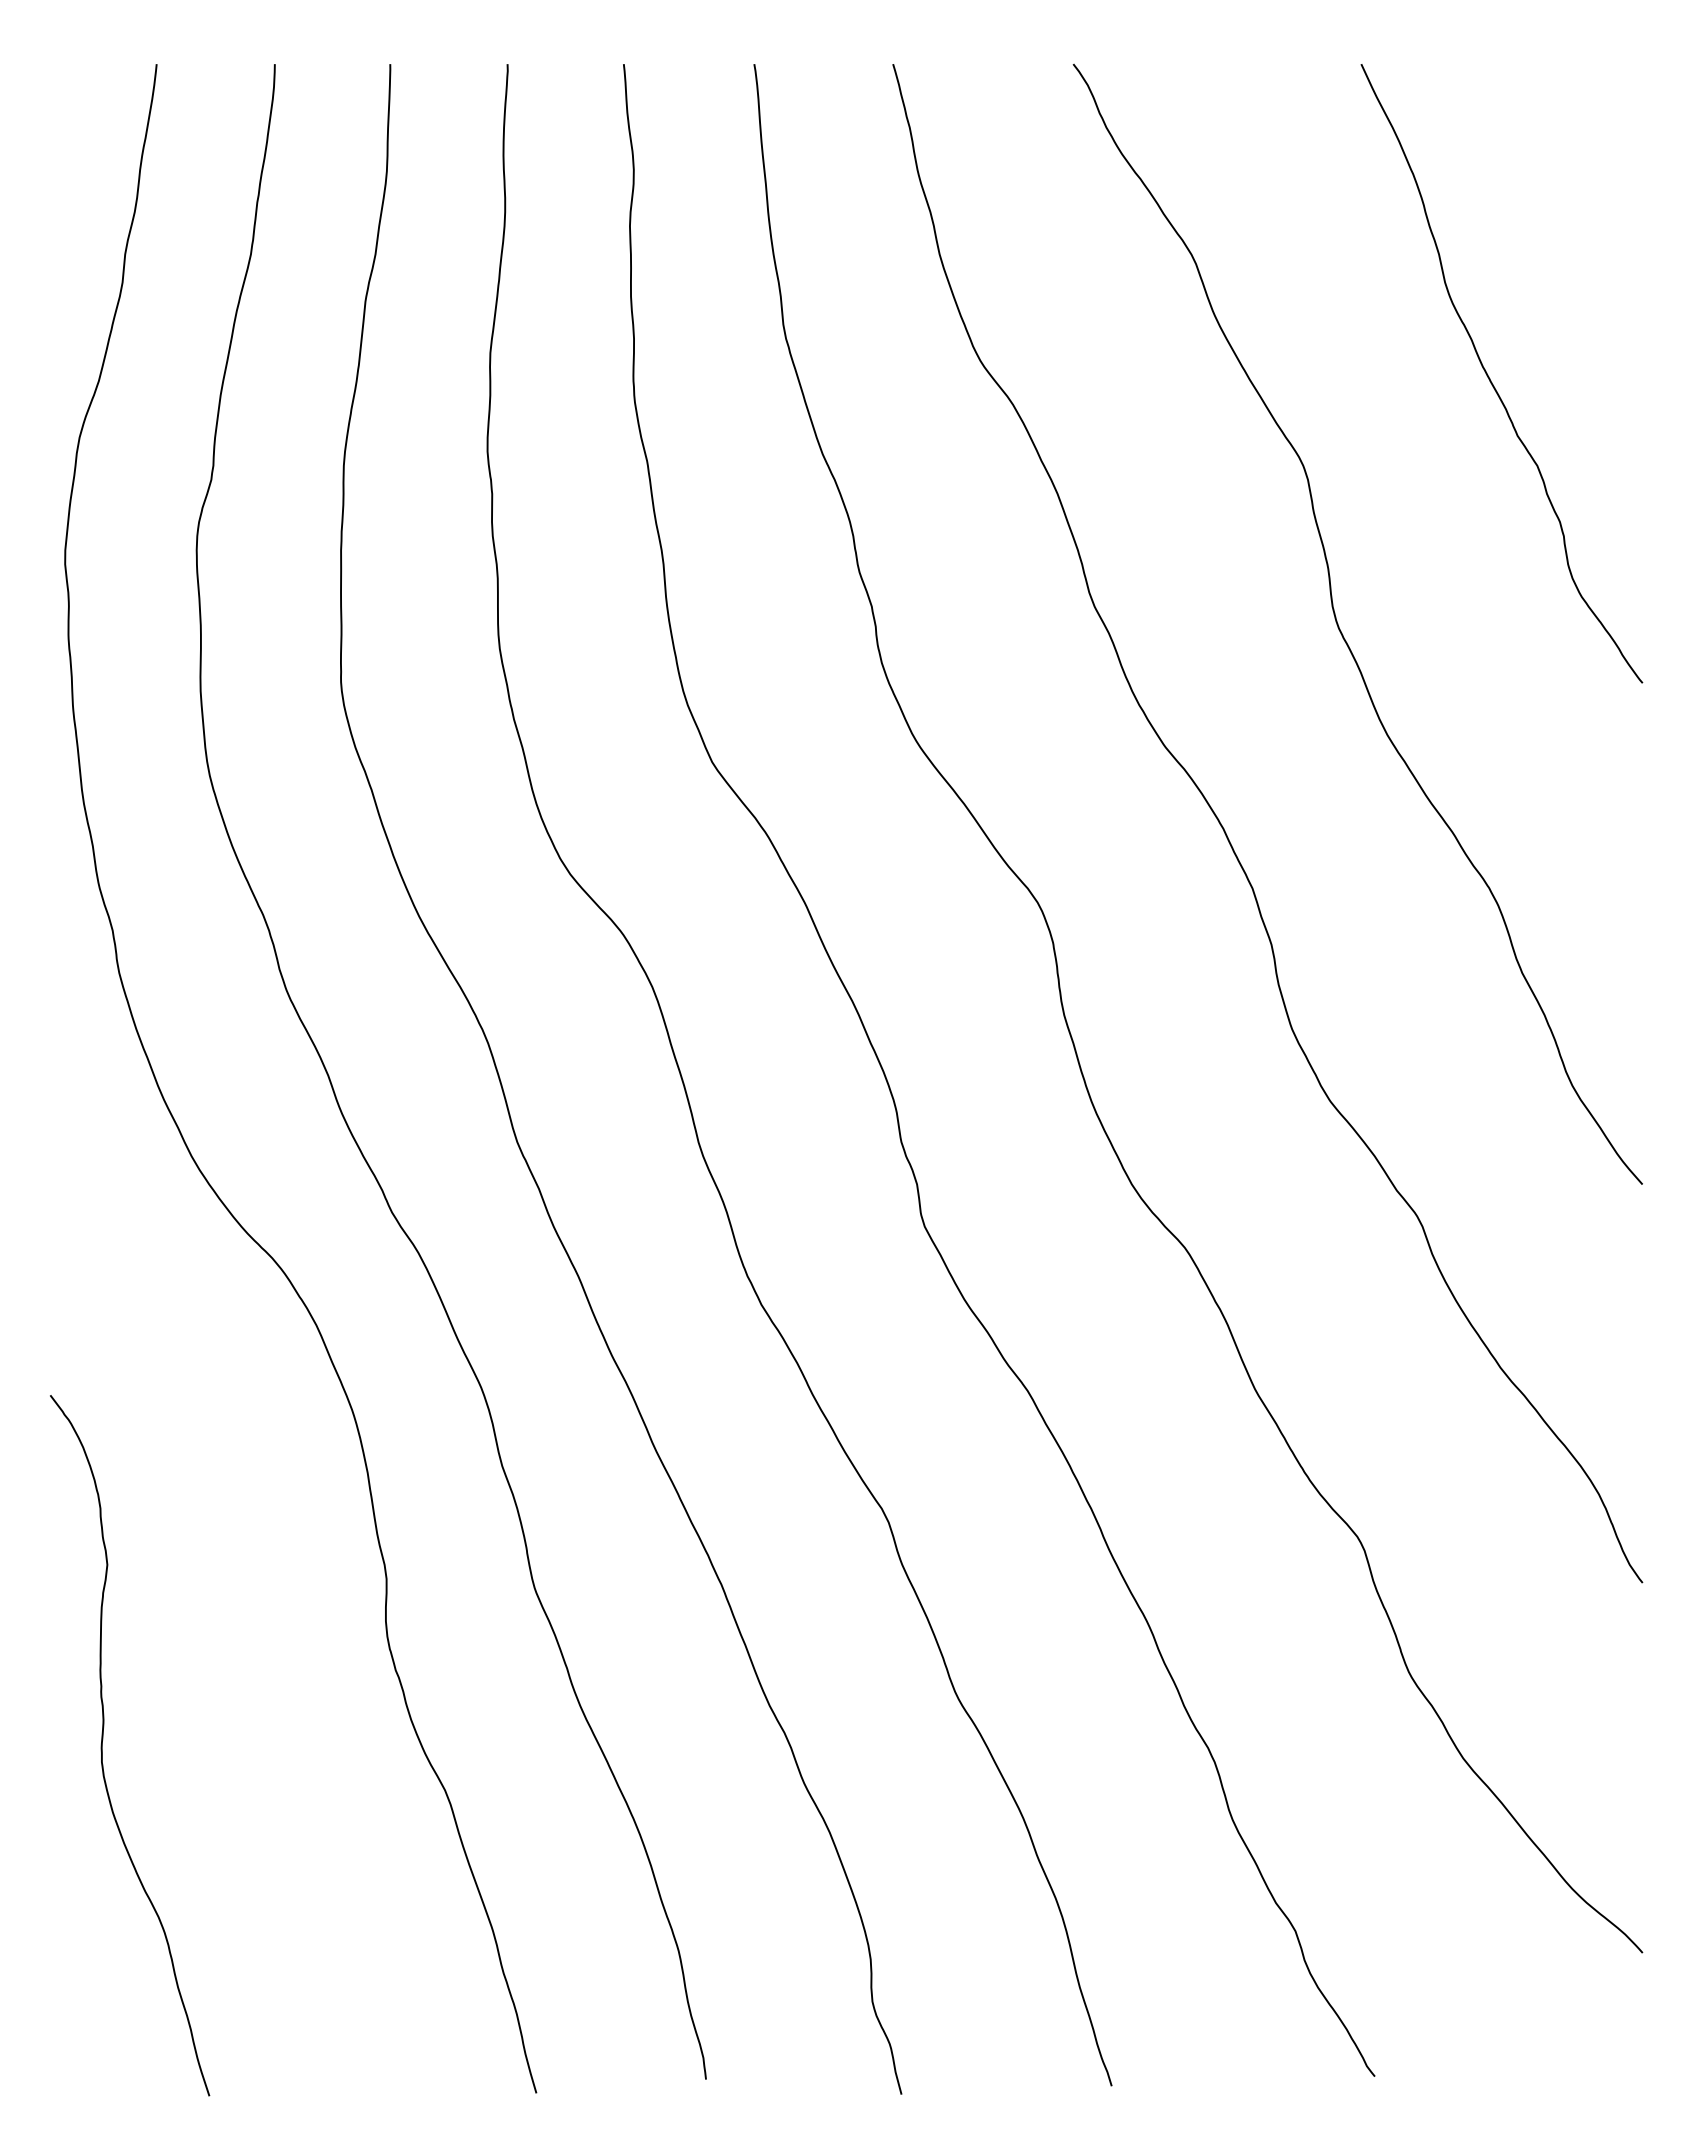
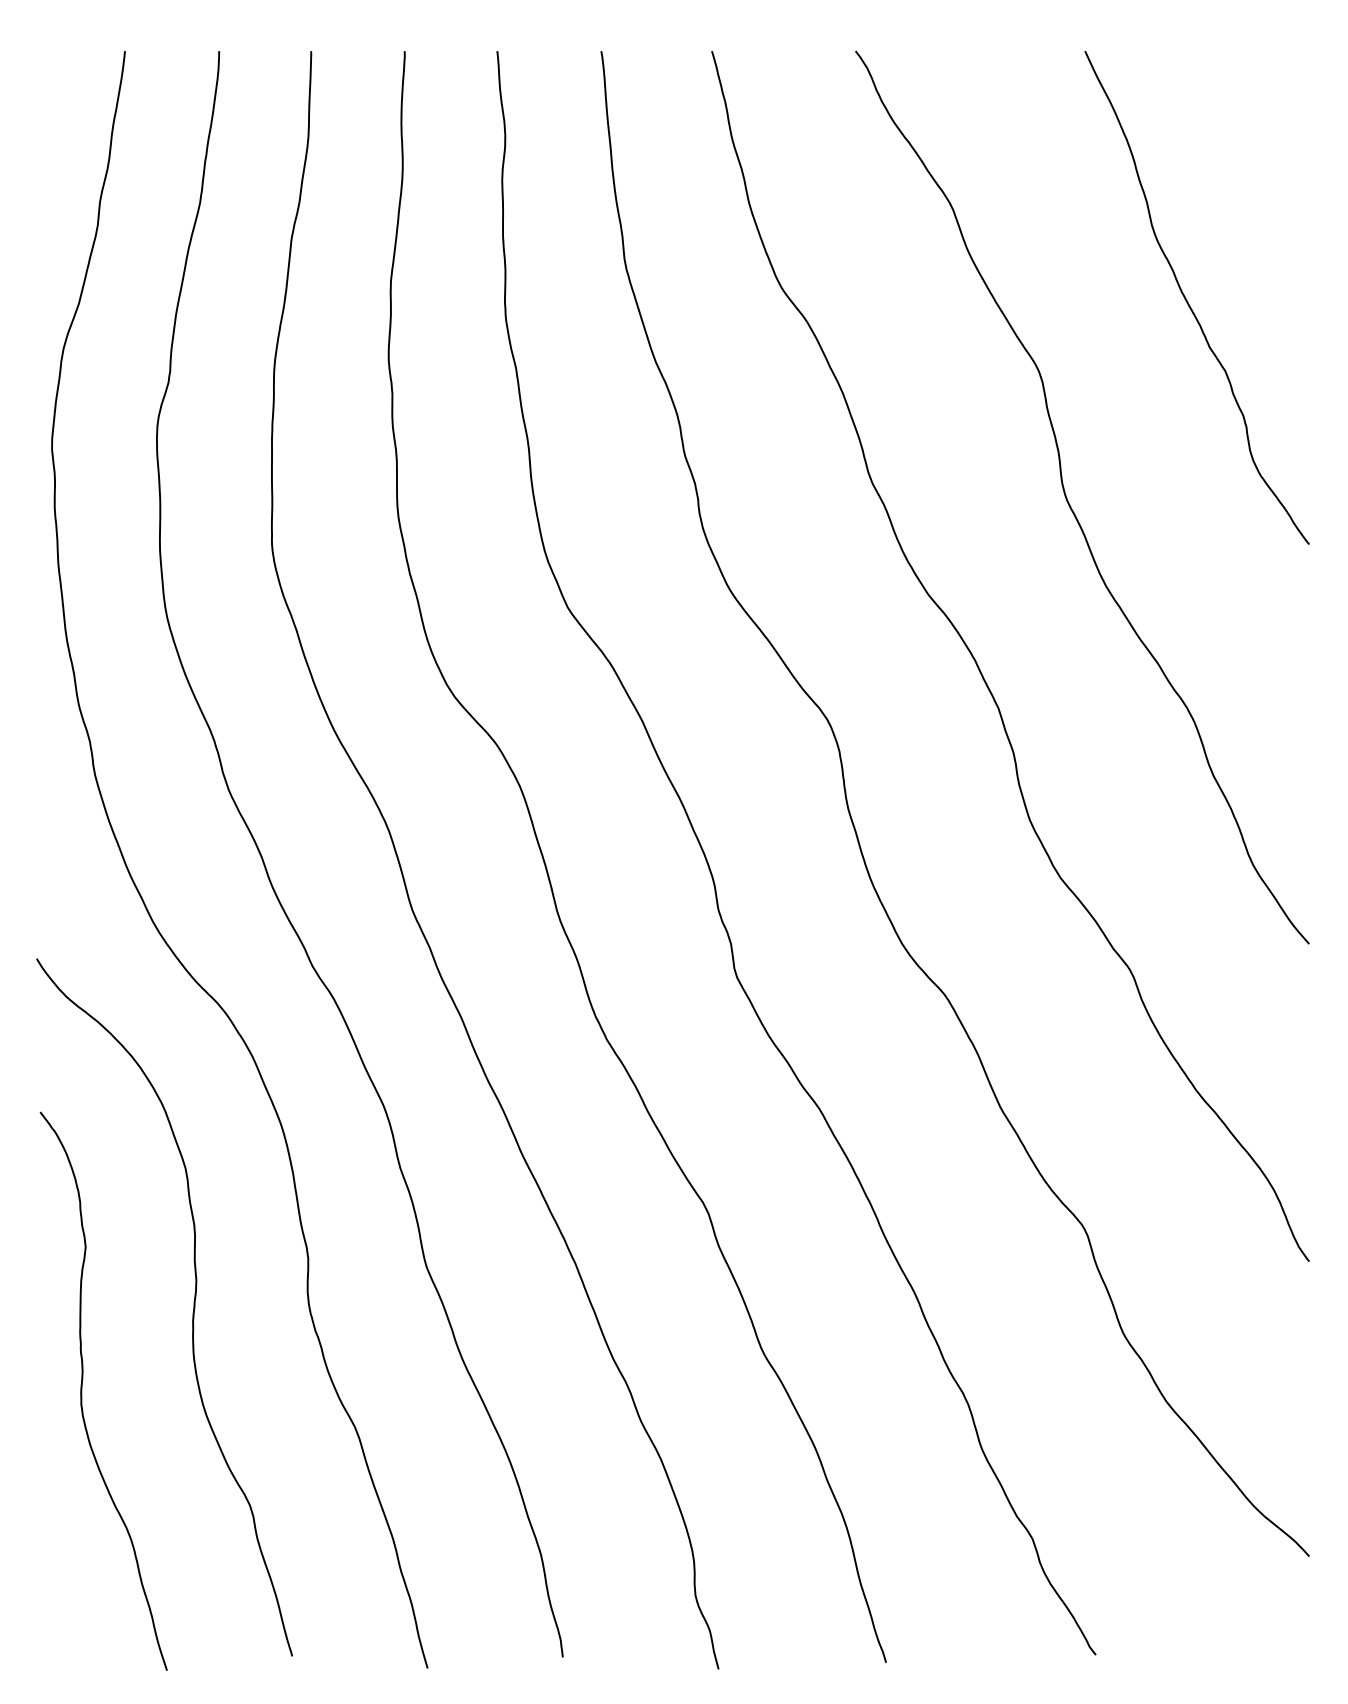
curve: (241, 1648) -> (192, 1313), added

